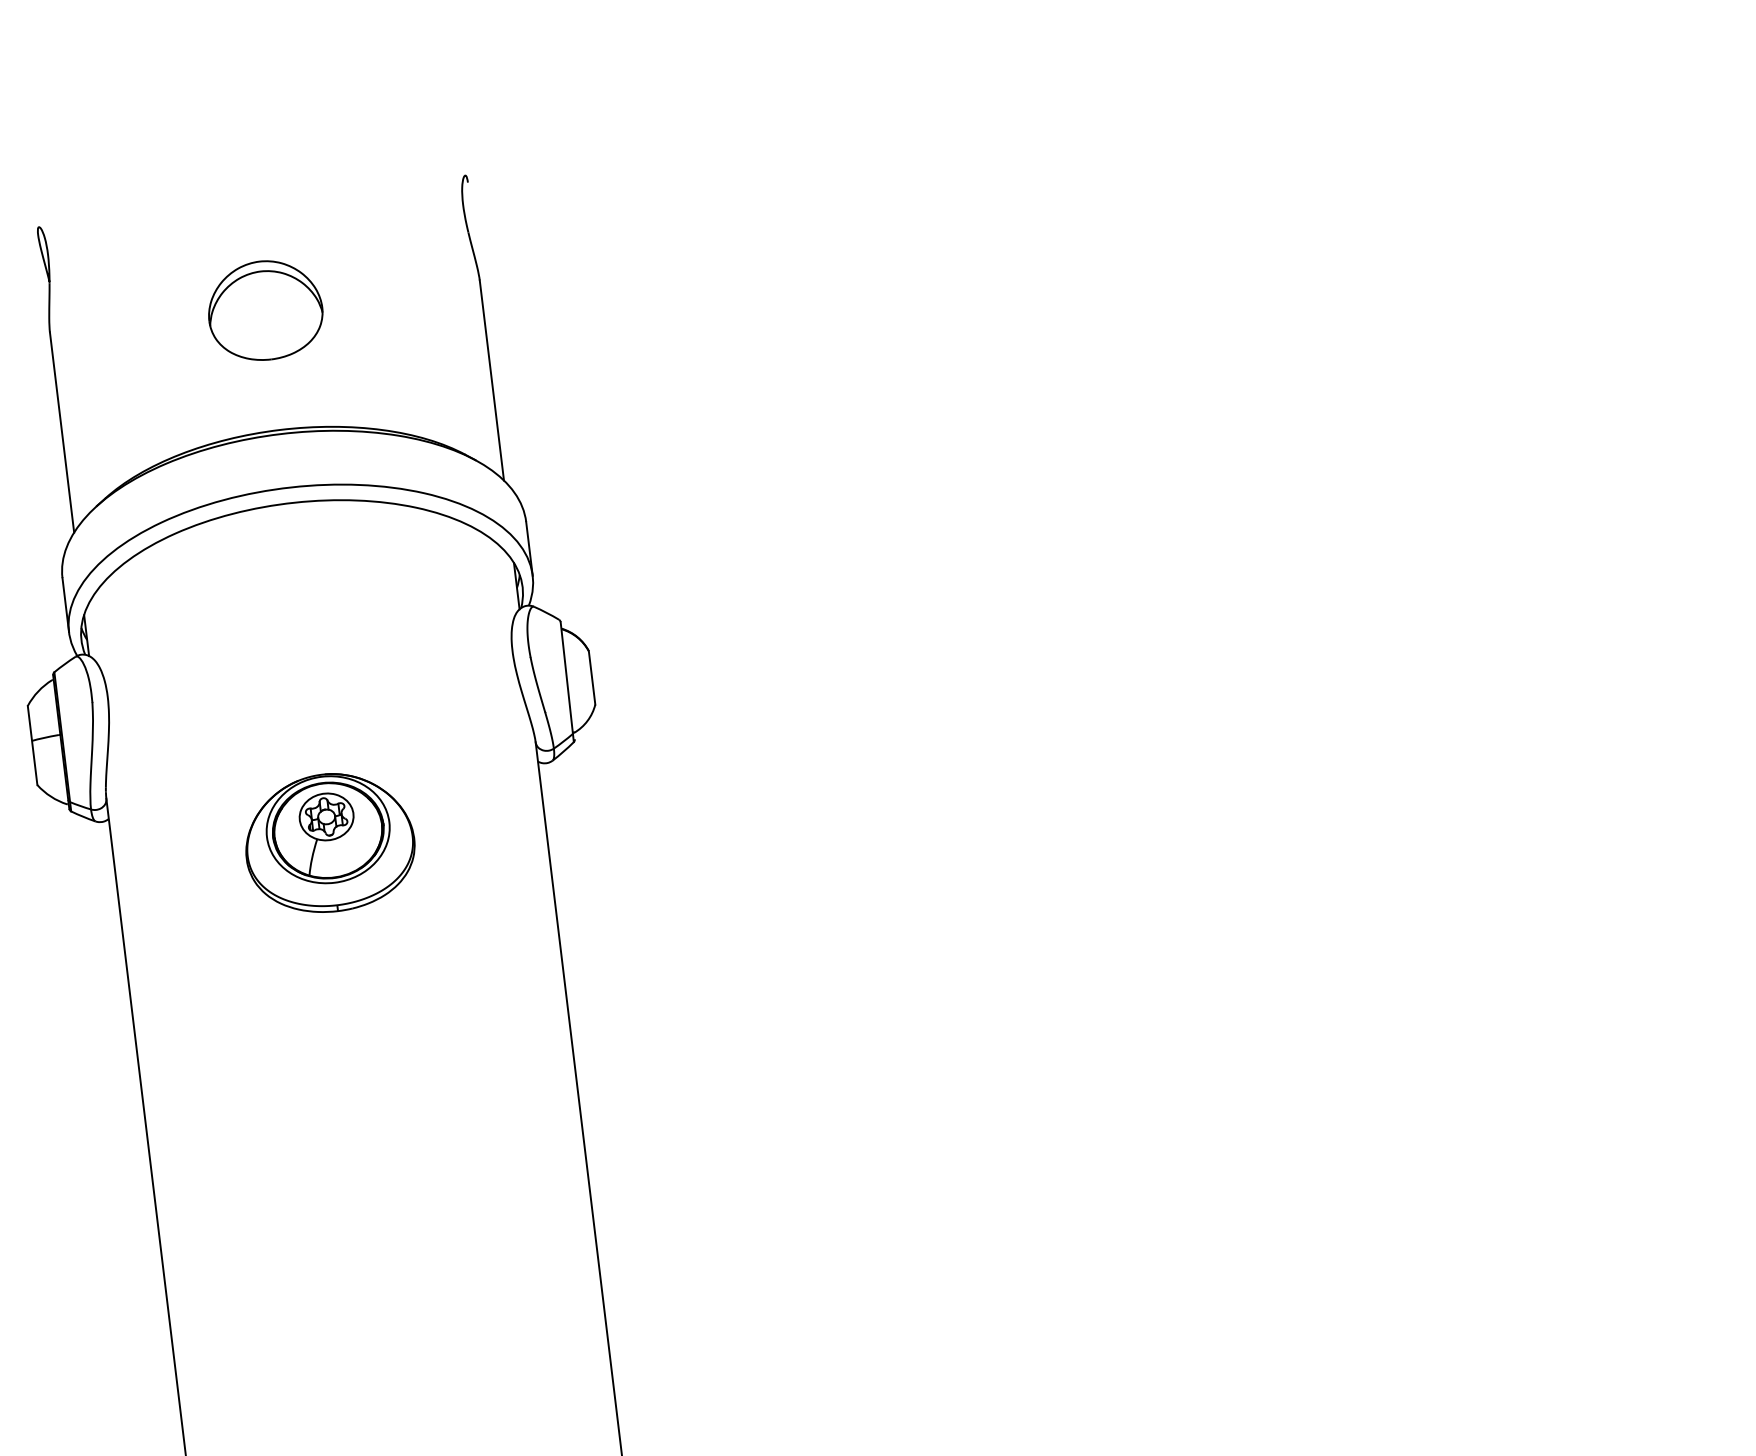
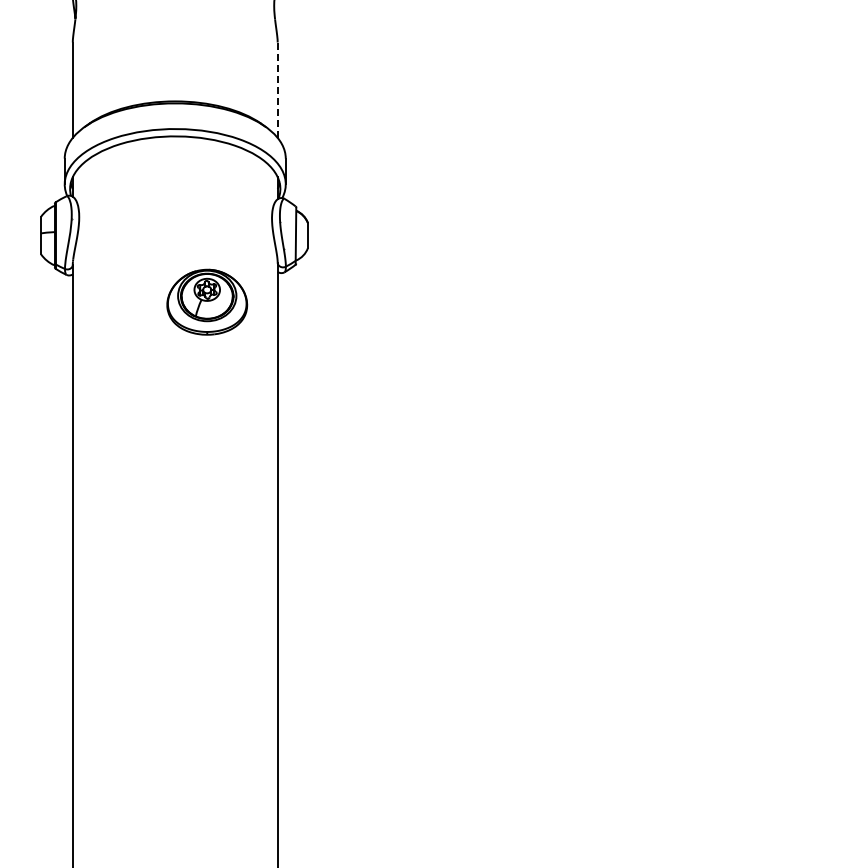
part: (265, 310) -> (175, 44), removed
line: (491, 381) -> (277, 90), solid -> dashed
part: (330, 841) -> (207, 301), moved

